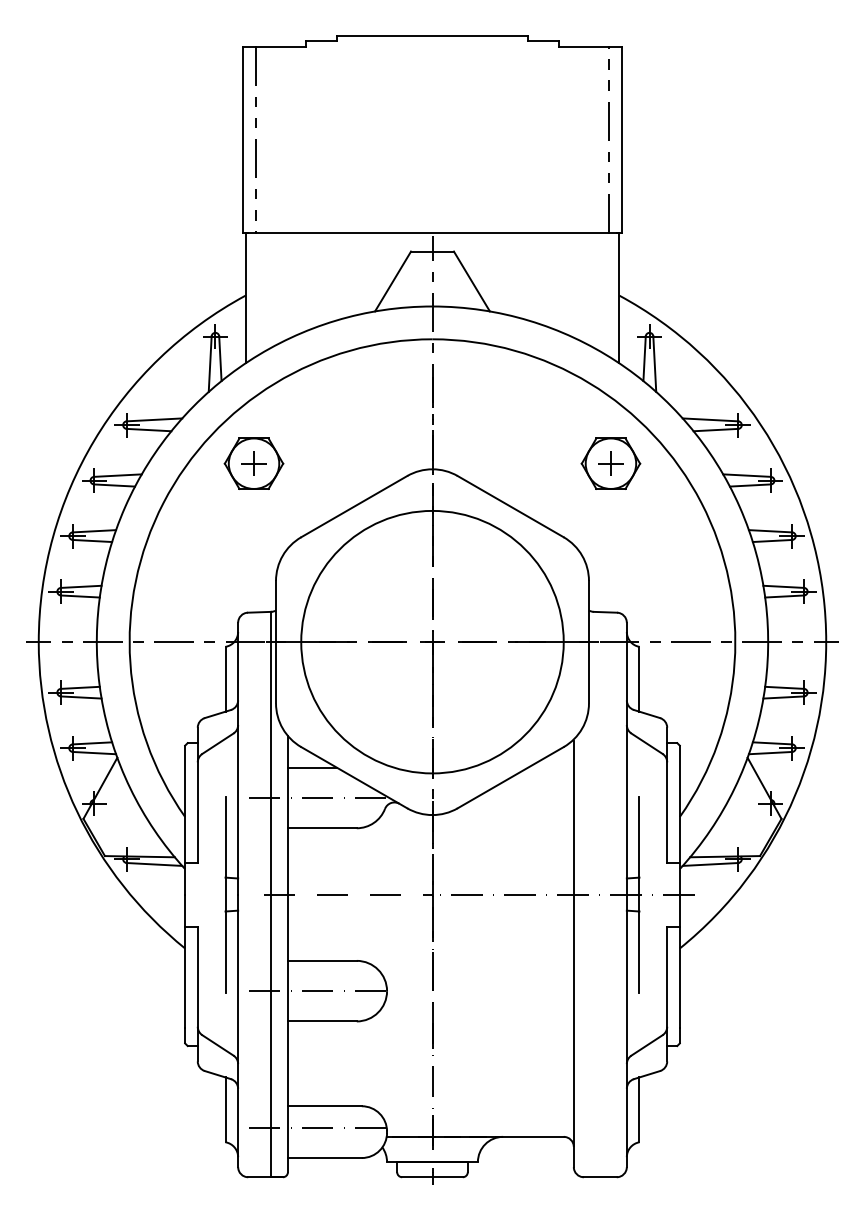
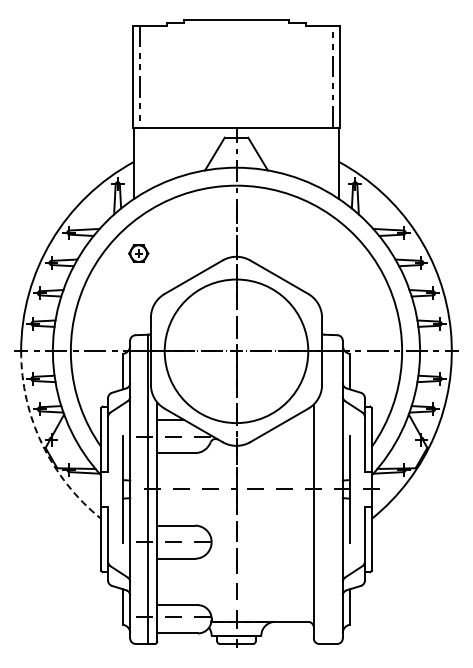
part: (253, 463) -> (138, 253), size x0.6
part: (611, 463) -> (334, 253), removed
arc: (77, 812) -> (42, 444), solid -> dashed

